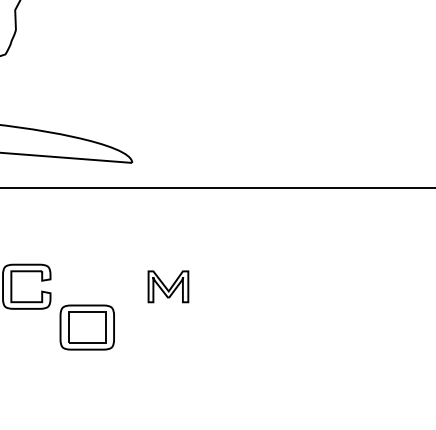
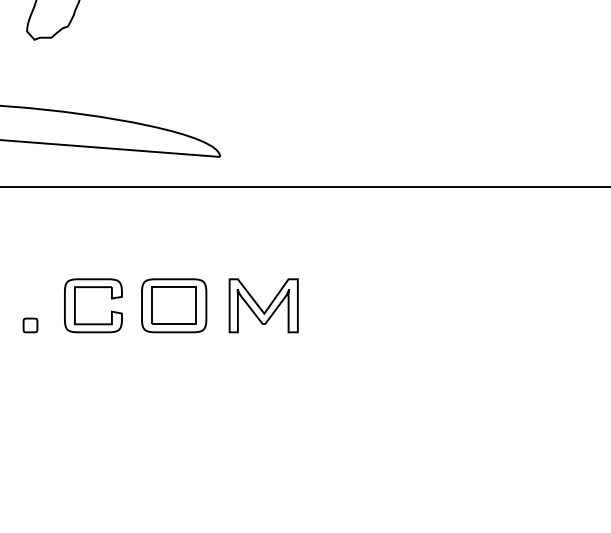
part: (168, 286) -> (263, 305), size x1.43
part: (87, 327) -> (174, 305), moved

